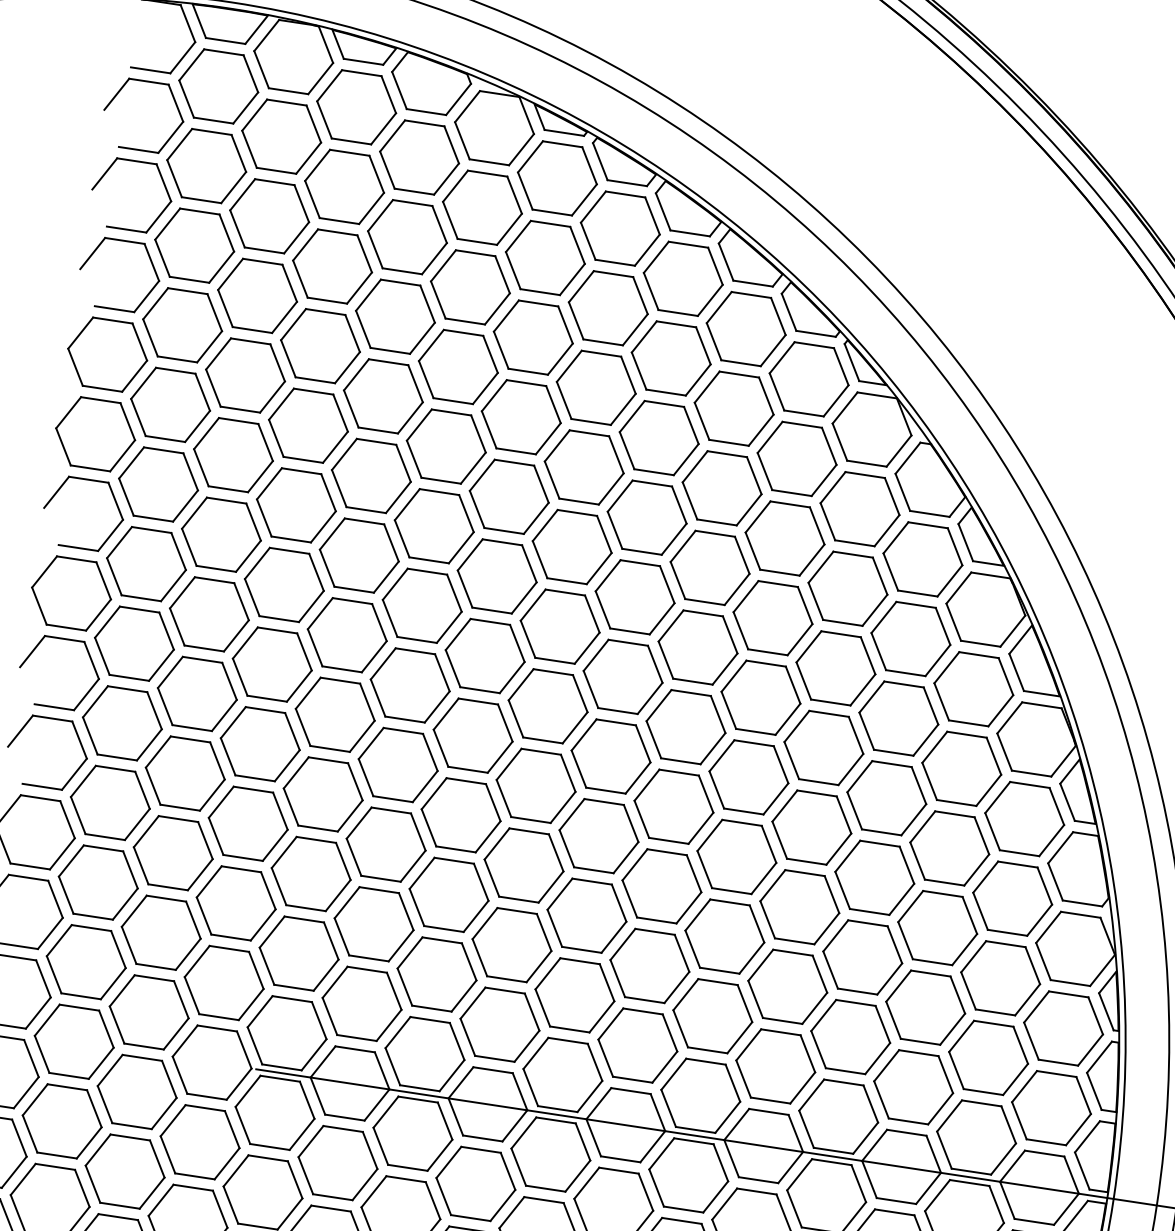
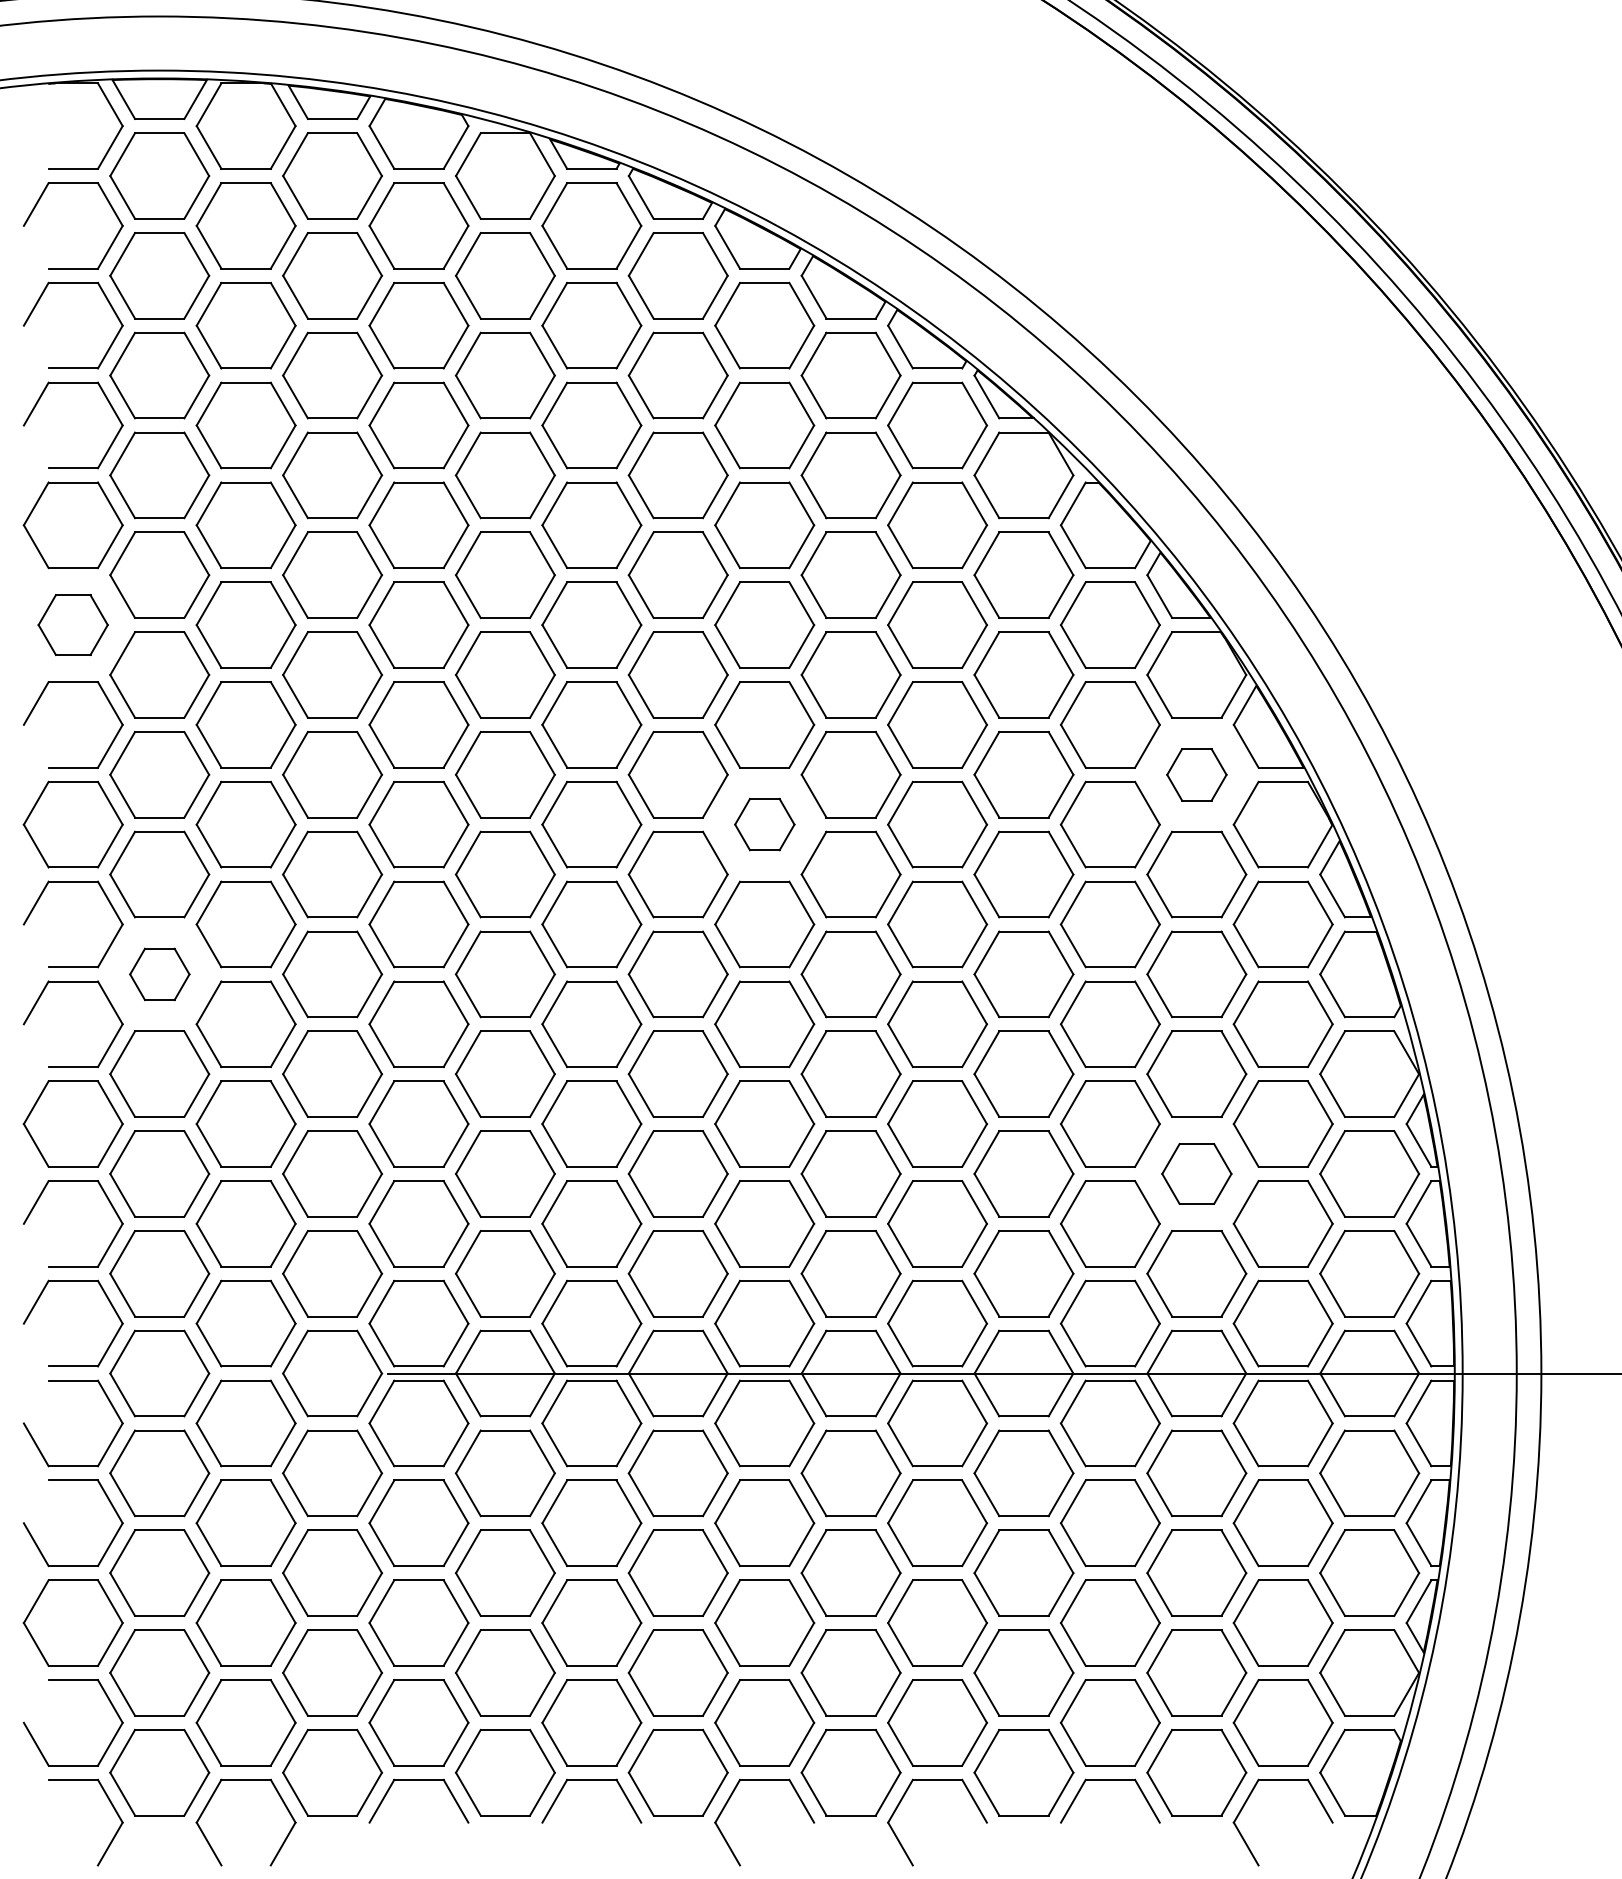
part: (95, 433) -> (72, 624), size x0.7
part: (622, 676) -> (764, 824), size x0.6
part: (973, 688) -> (1196, 774), size x0.6
part: (122, 723) -> (159, 974), size x0.6
part: (925, 1007) -> (1196, 1173), size x0.7

